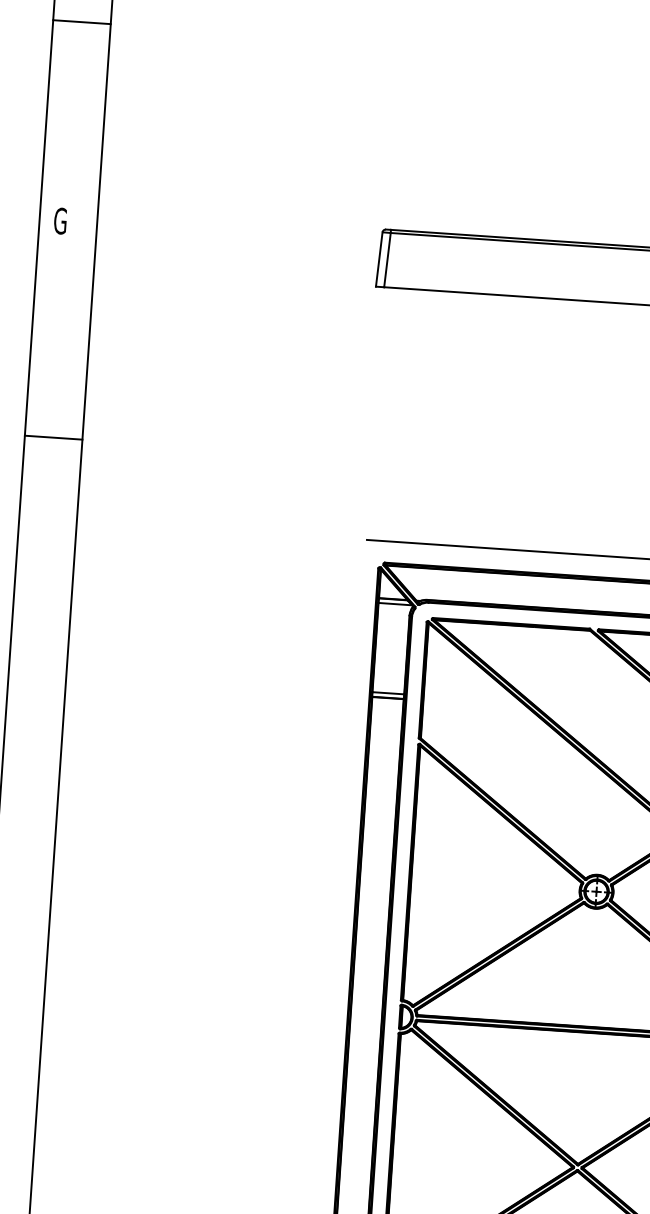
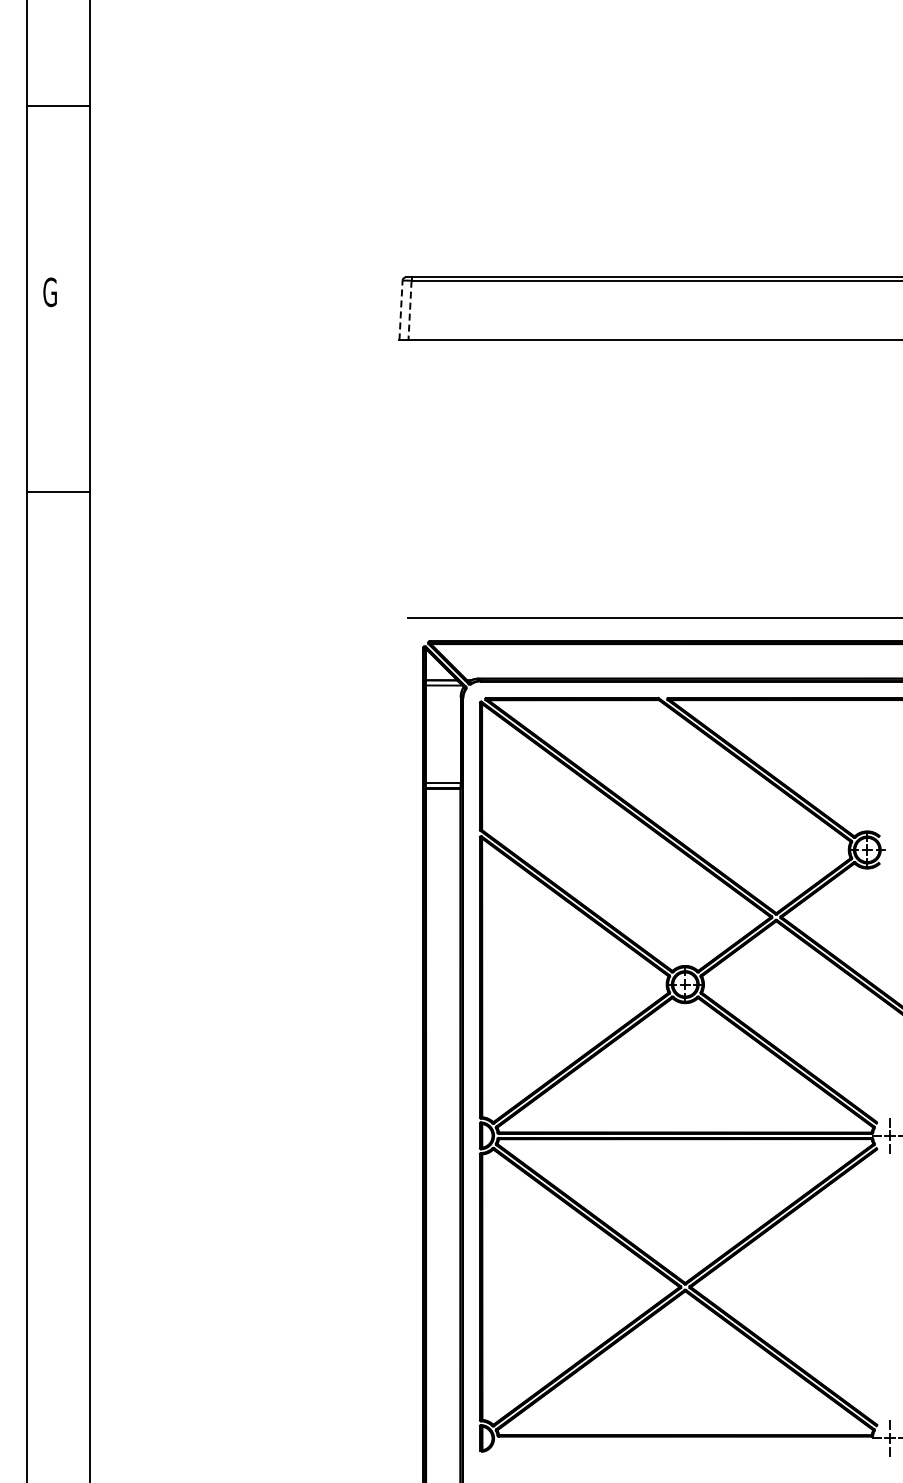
line: (81, 22) -> (58, 105), moved
line: (379, 259) -> (401, 310), solid -> dashed
line: (387, 260) -> (410, 310), solid -> dashed
line: (53, 437) -> (58, 492), moved

